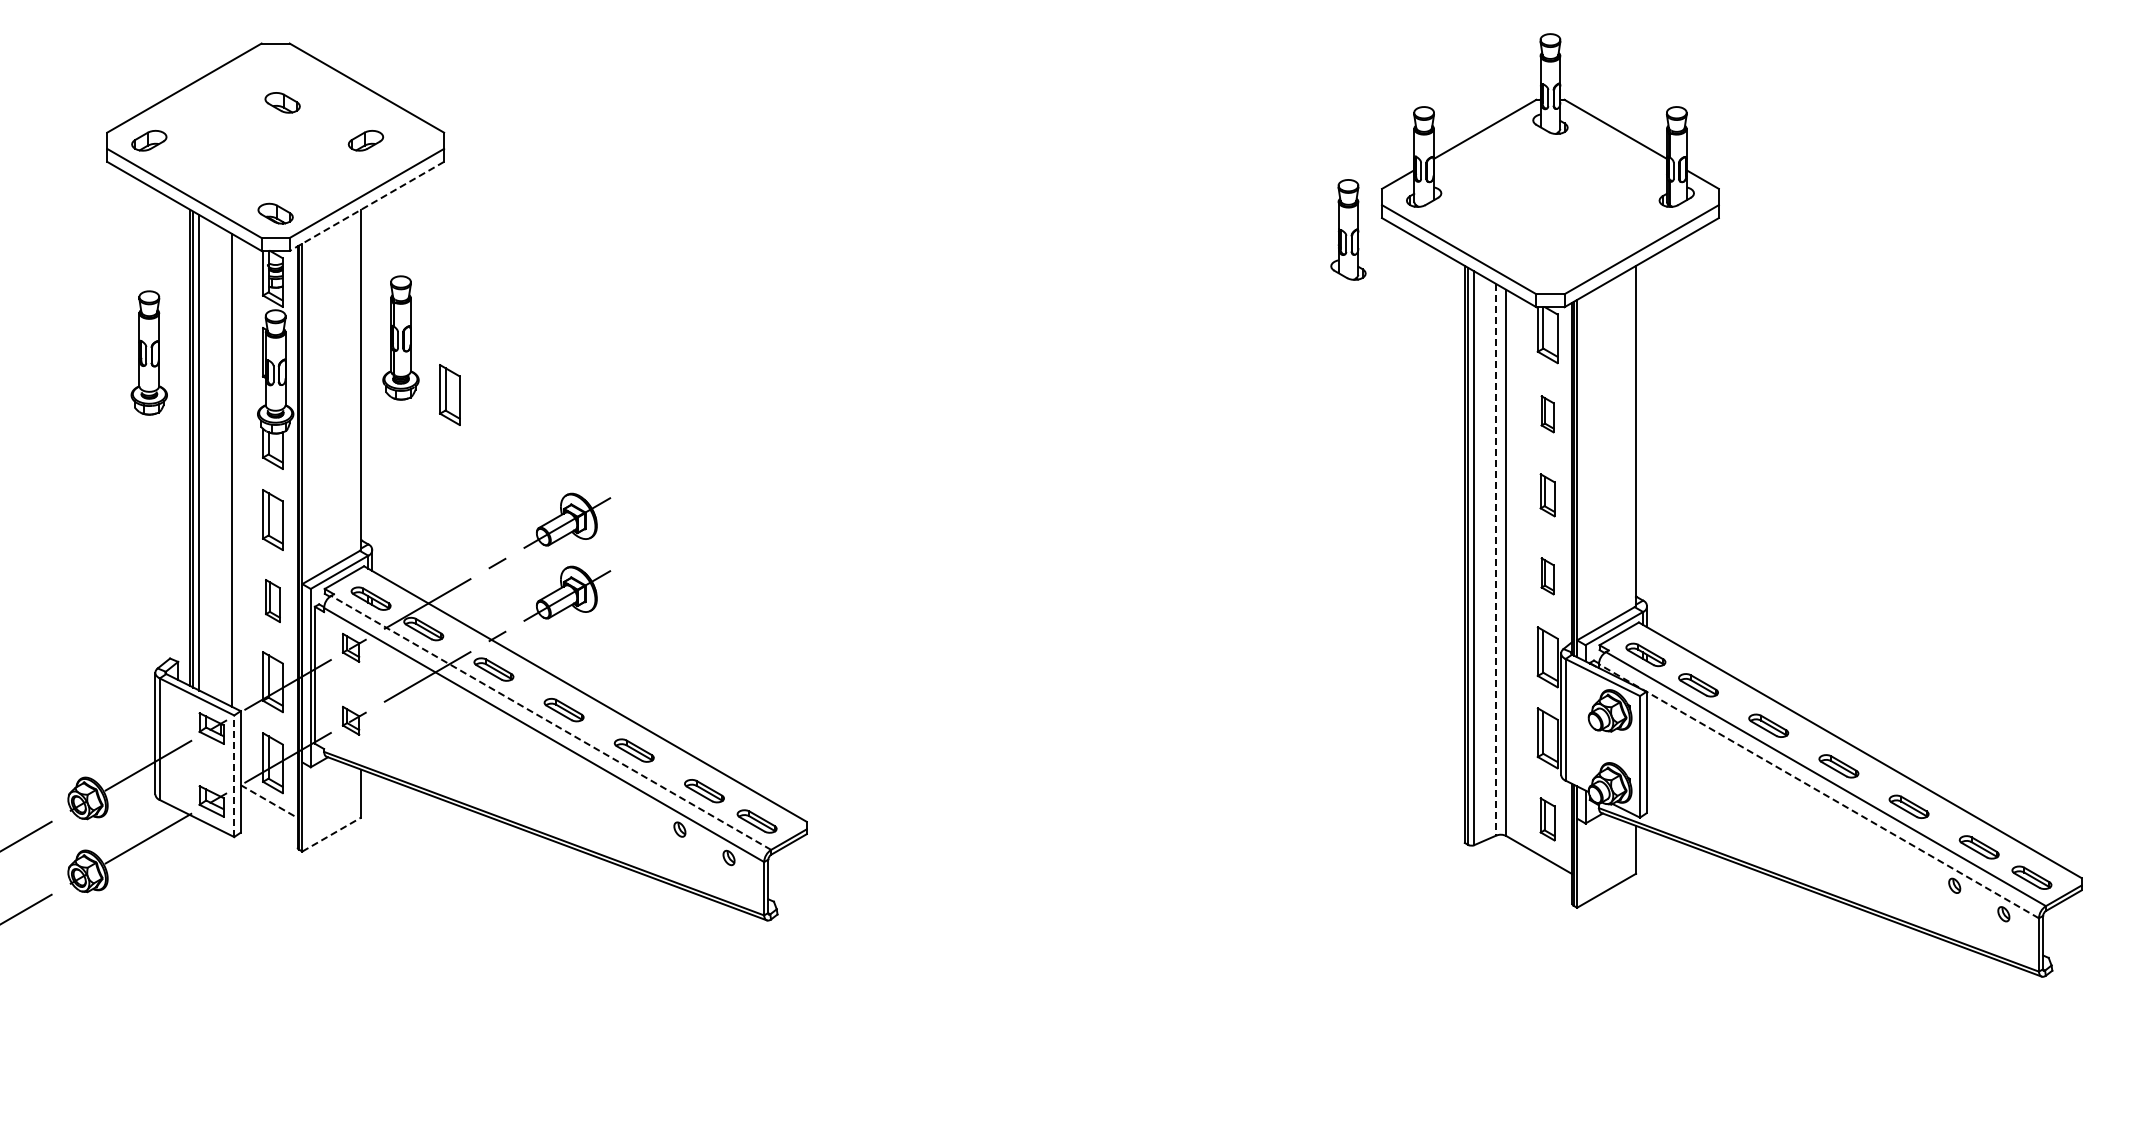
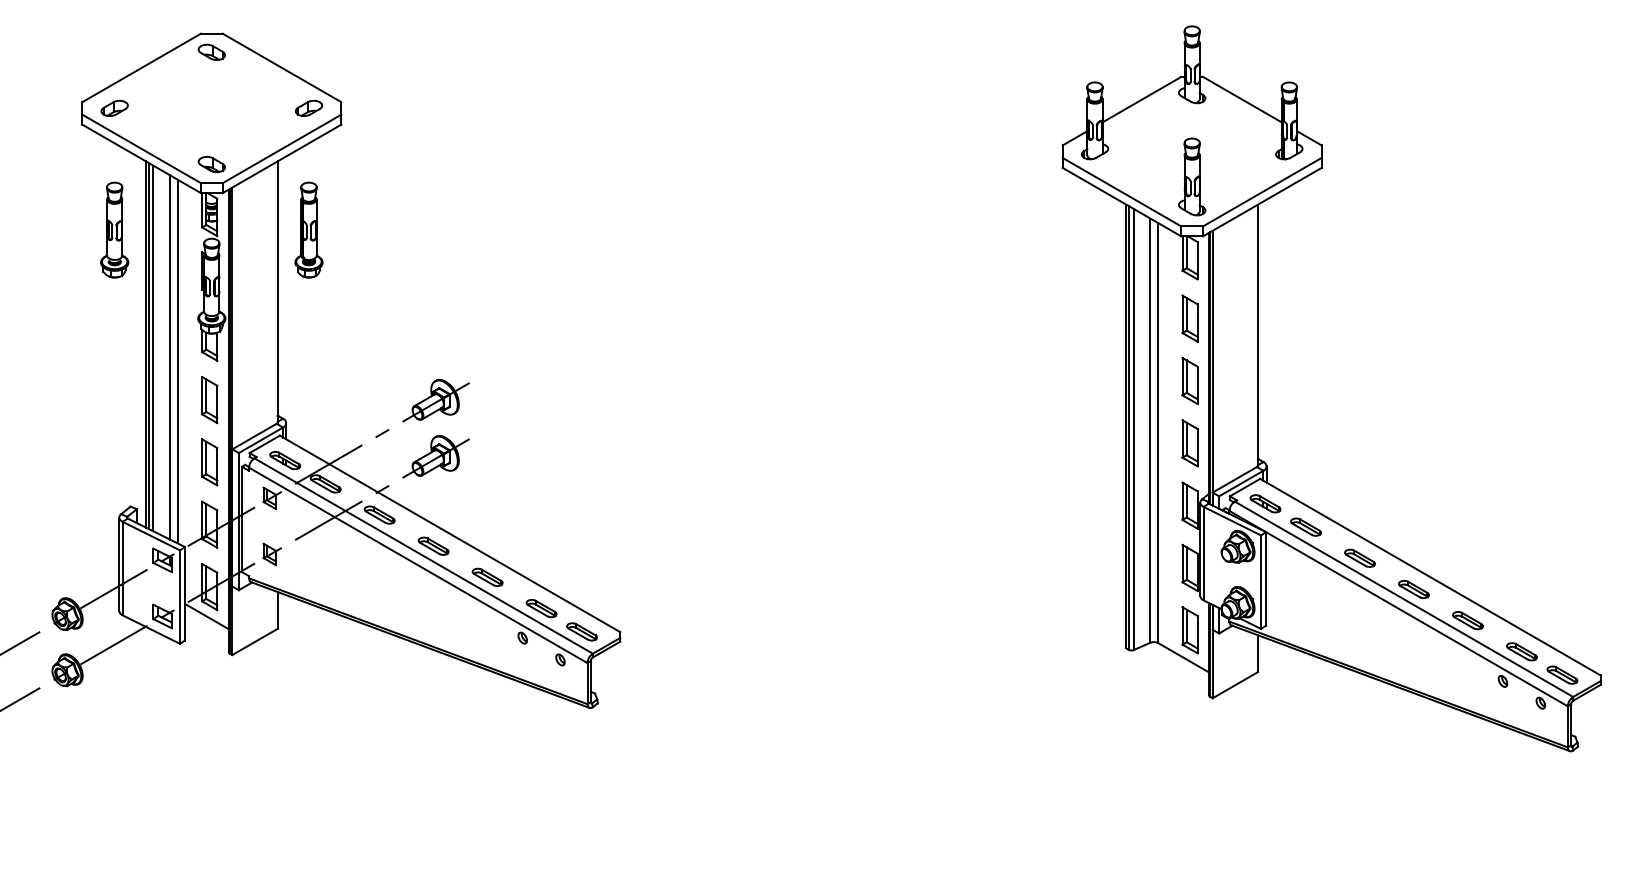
part: (282, 102) -> (211, 52), moved
part: (365, 140) -> (308, 108), moved
line: (366, 206) -> (281, 158), dashed -> solid
part: (1348, 229) -> (1192, 176), moved
part: (400, 337) -> (308, 229), moved
part: (148, 352) -> (114, 229), moved
part: (449, 394) -> (345, 303), removed
part: (1547, 414) -> (1189, 318), size x1.67
line: (221, 464) -> (170, 357), added
part: (1547, 495) -> (1189, 381), size x1.43
line: (1496, 559) -> (1150, 430), dashed -> solid
part: (1547, 576) -> (1189, 443), size x1.67
part: (272, 600) -> (209, 461), size x1.43
line: (550, 722) -> (423, 555), dashed -> solid
line: (234, 776) -> (180, 597), dashed -> solid
line: (1818, 791) -> (1398, 608), dashed -> solid
line: (269, 801) -> (207, 616), dashed -> solid
part: (1547, 819) -> (1189, 630), size x1.43
line: (332, 834) -> (255, 641), dashed -> solid

